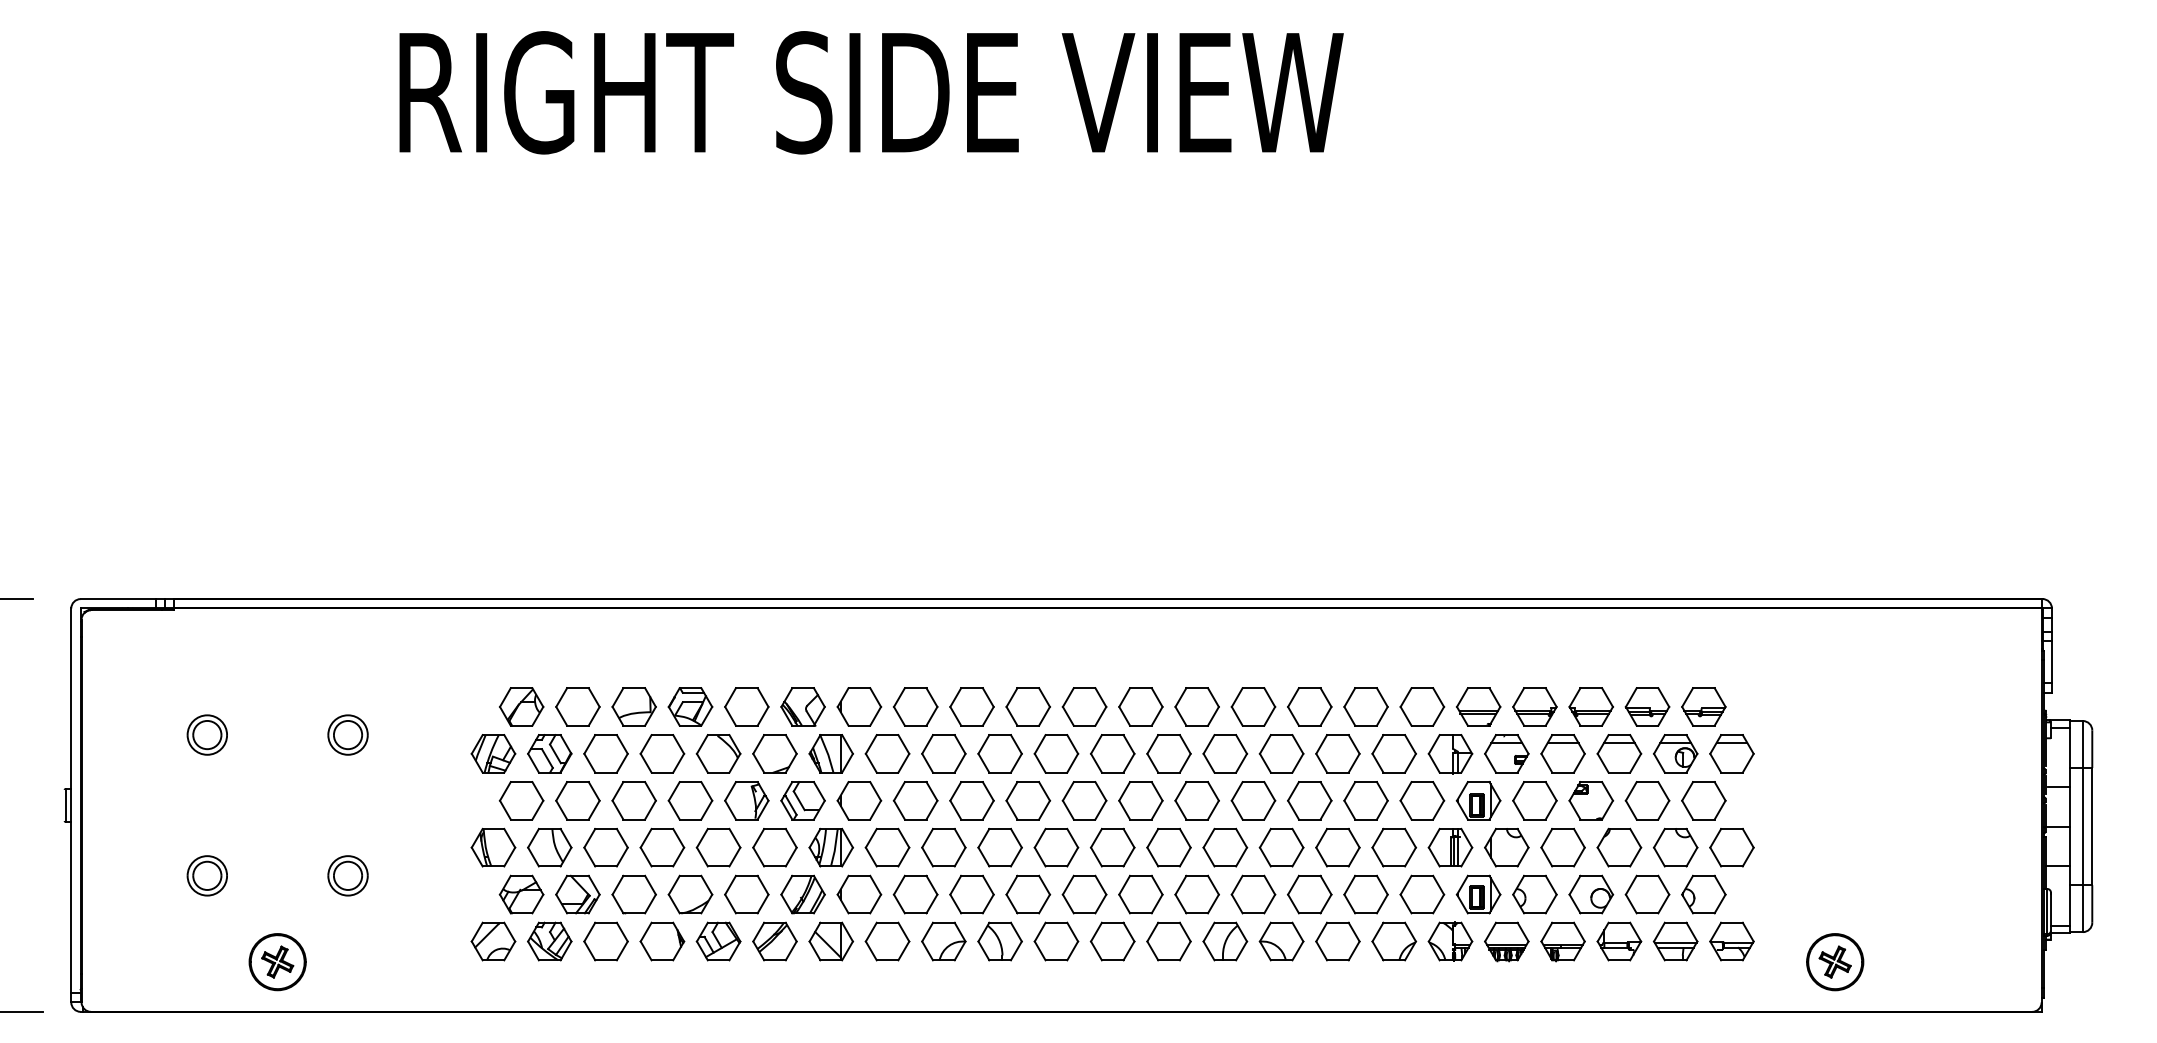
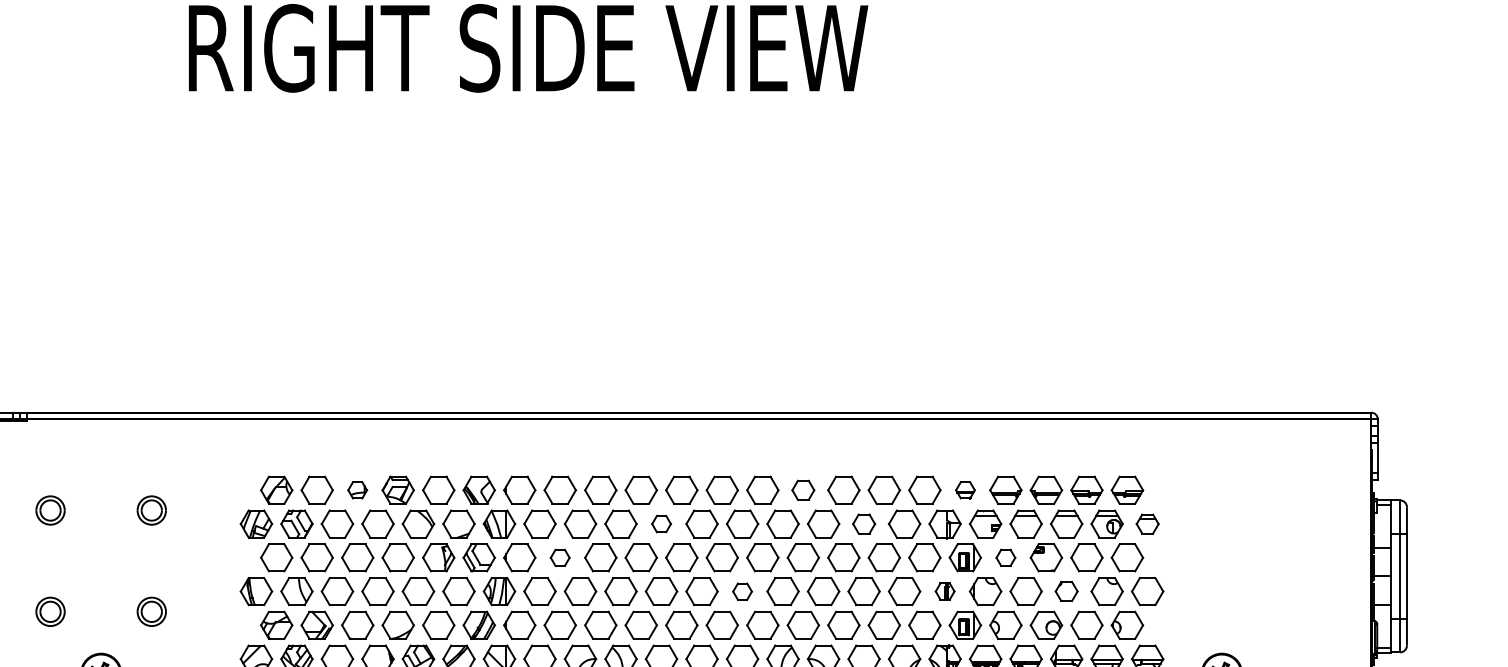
part: (633, 706) -> (357, 489), size x0.6
part: (1253, 706) -> (803, 489), size x0.7
part: (1478, 706) -> (965, 489), size x0.6
part: (1056, 753) -> (661, 523), size x0.6
part: (1337, 753) -> (863, 523), size x0.7
part: (1731, 753) -> (1147, 523), size x0.7
part: (915, 800) -> (560, 557), size x0.6
part: (1534, 800) -> (1005, 557), size x0.6
part: (1168, 847) -> (742, 591), size x0.6
part: (1450, 847) -> (945, 591), size x0.6
part: (1619, 847) -> (1066, 591), size x0.7

